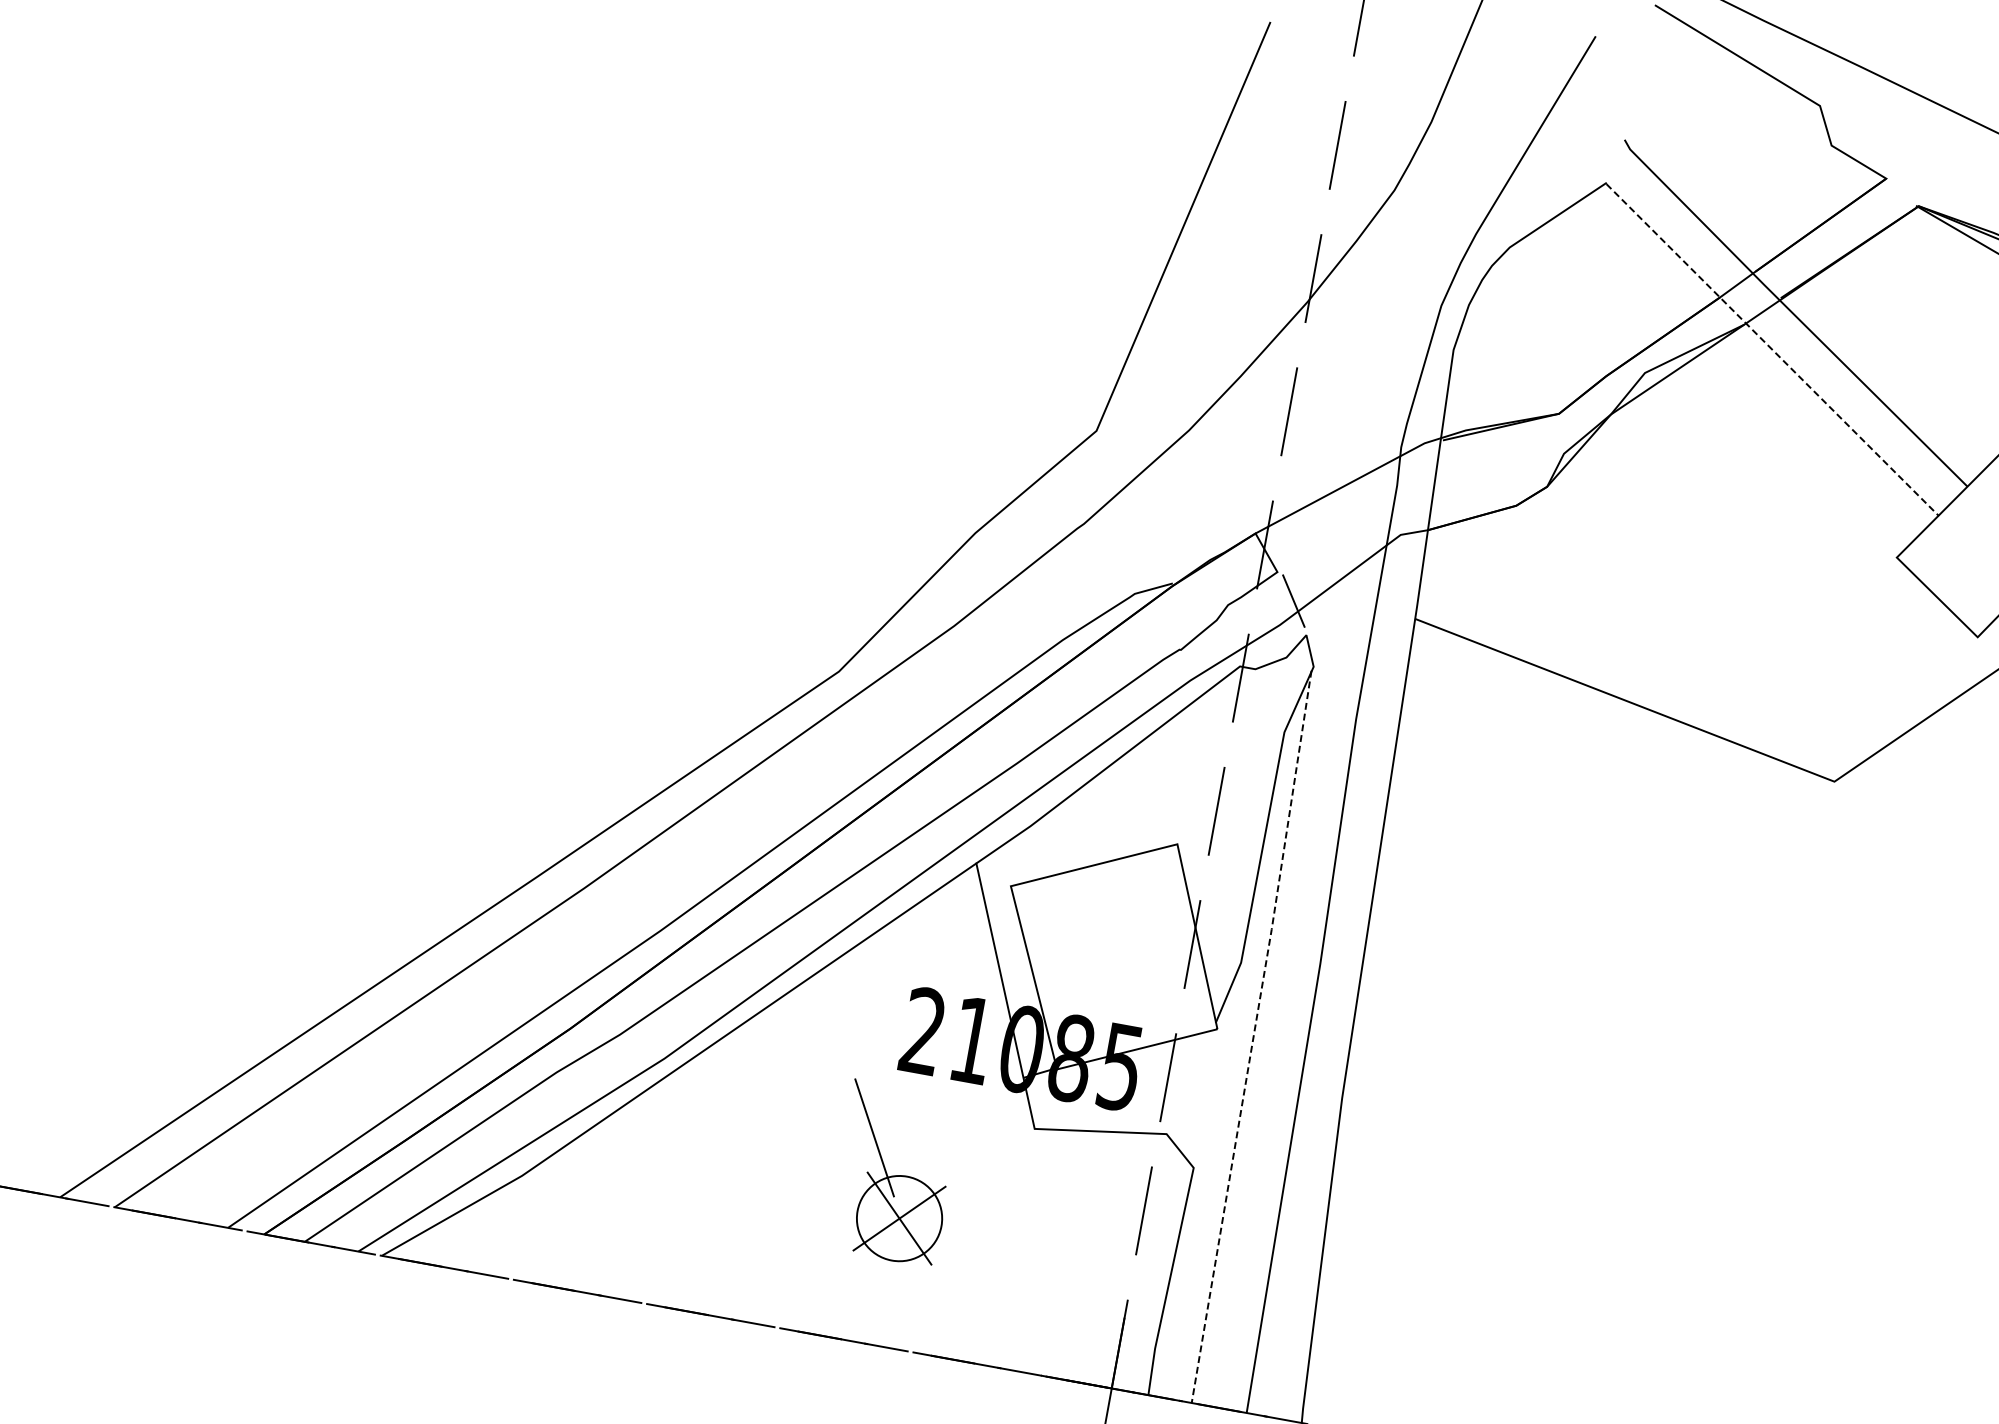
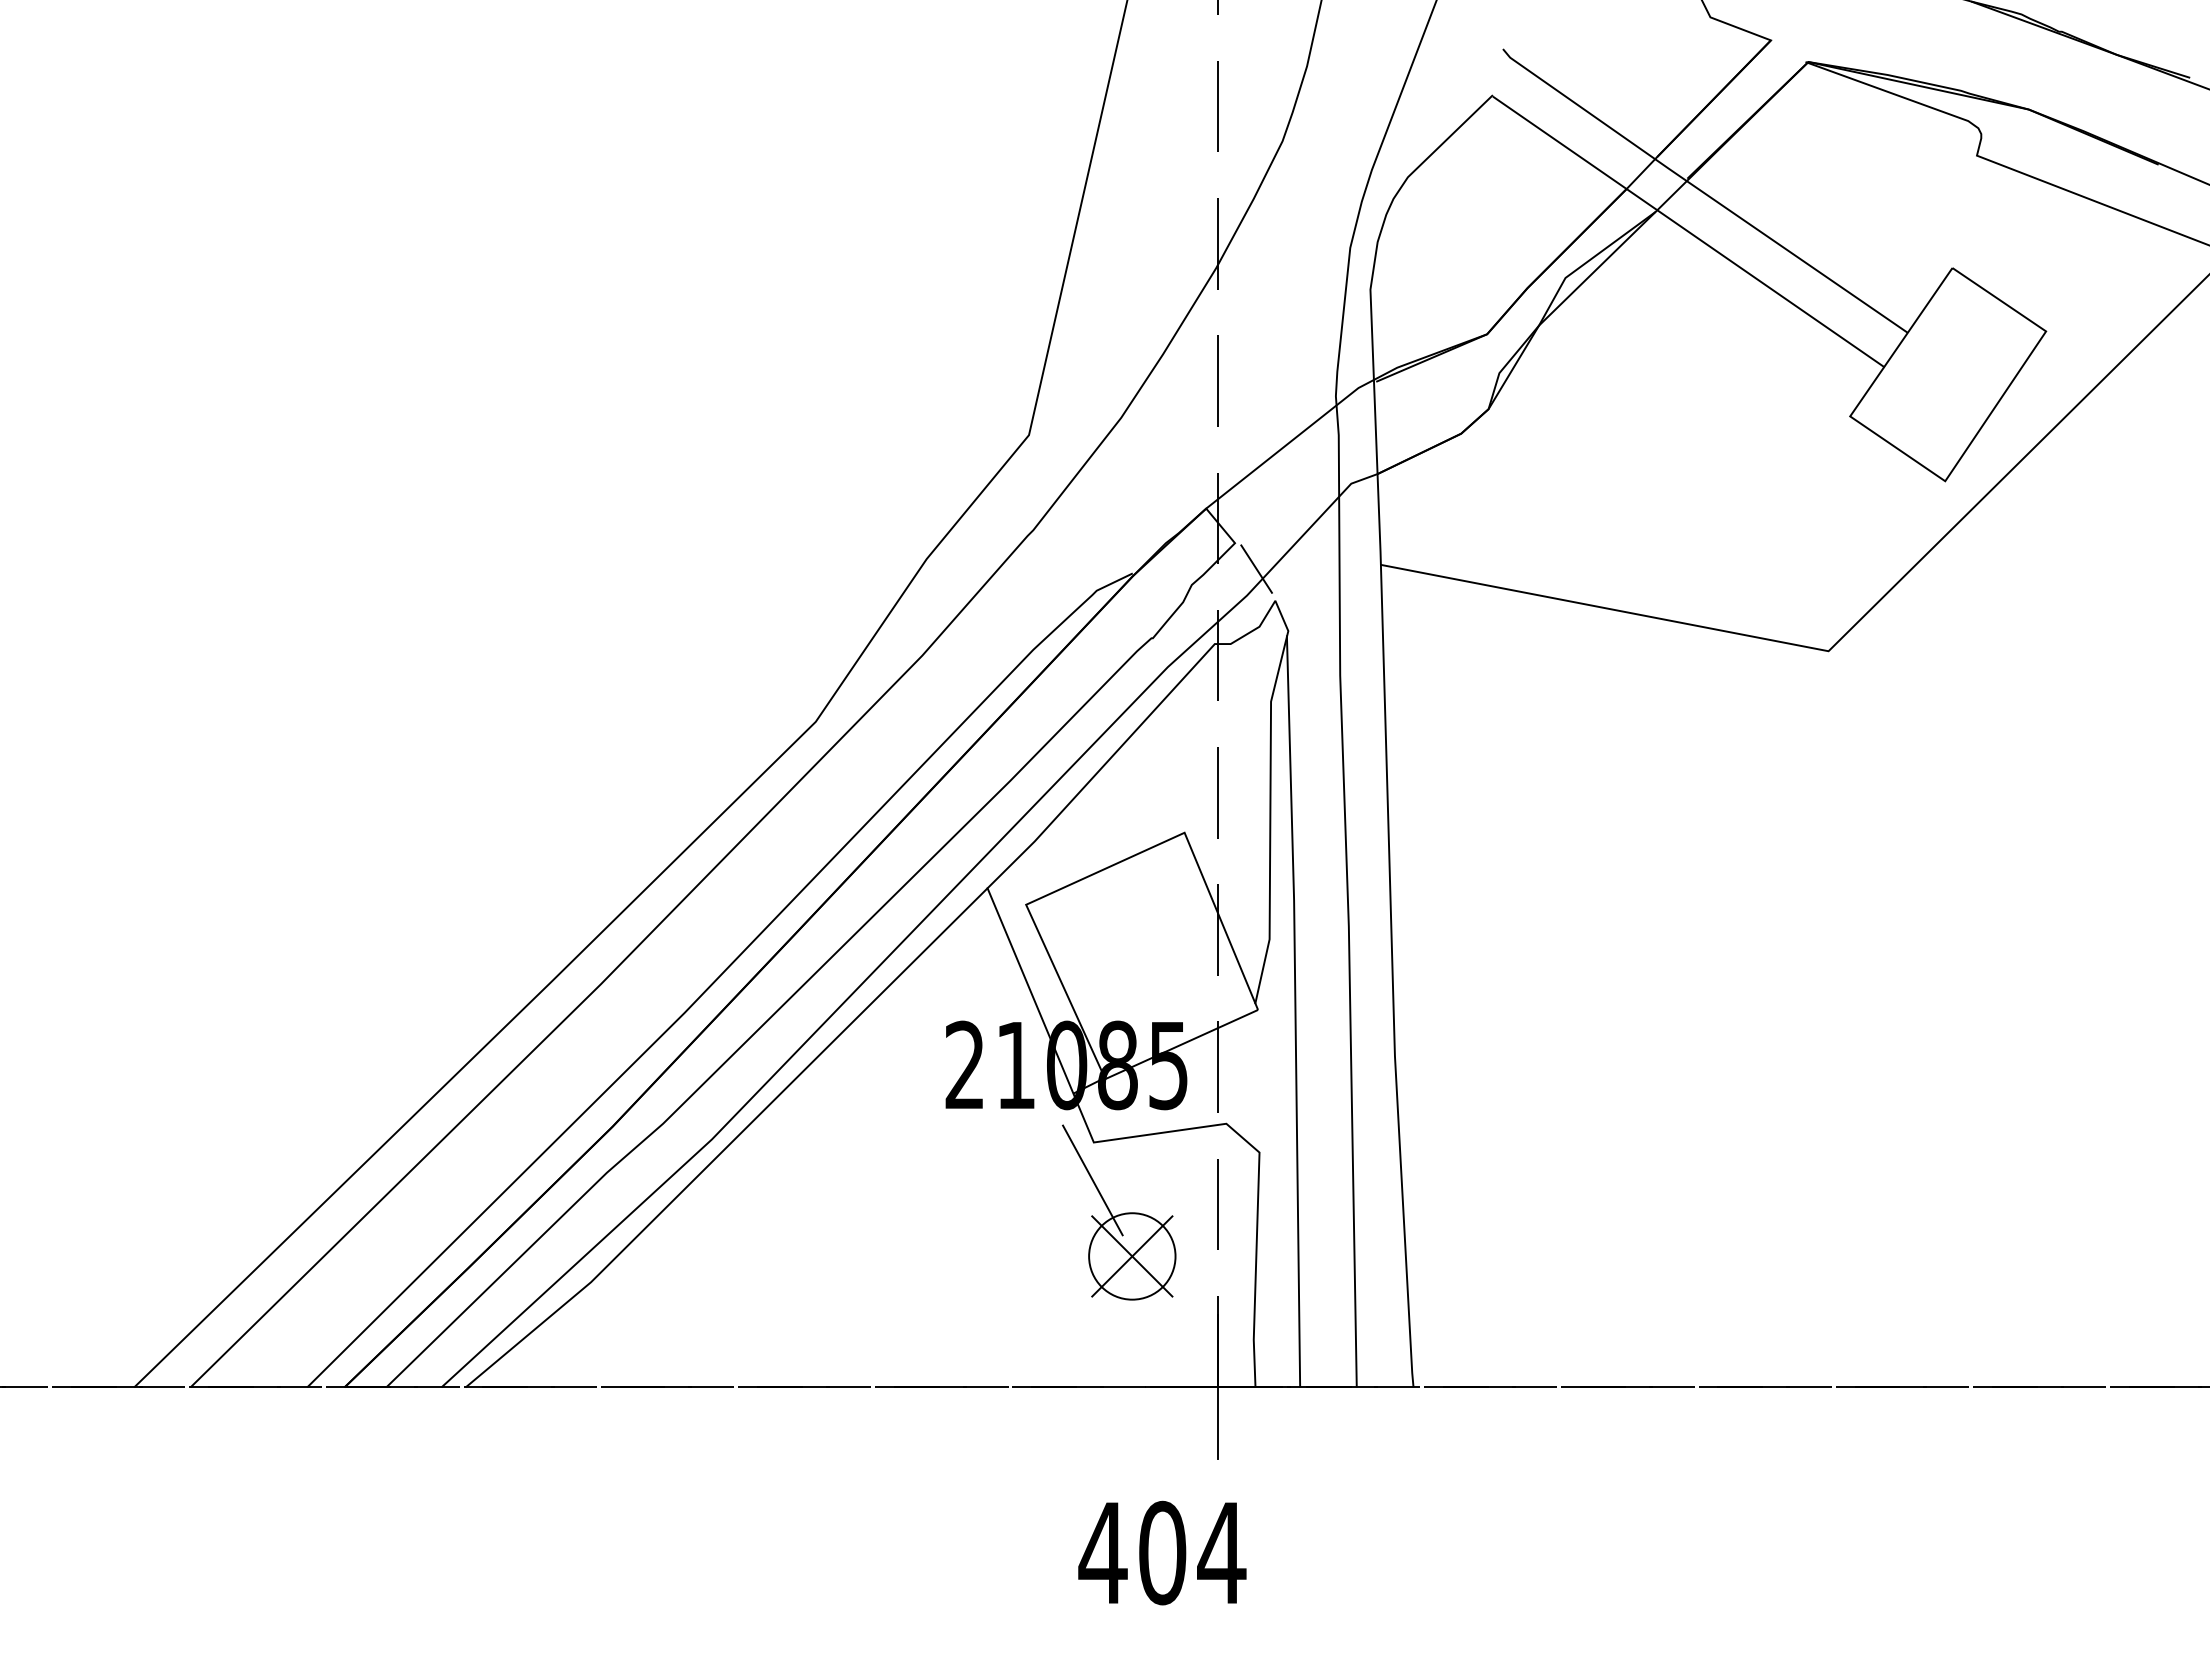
line: (1773, 350) -> (1689, 232), dashed -> solid
line: (1253, 1036) -> (1295, 1010), dashed -> solid
part: (894, 1173) -> (1119, 1212), moved

